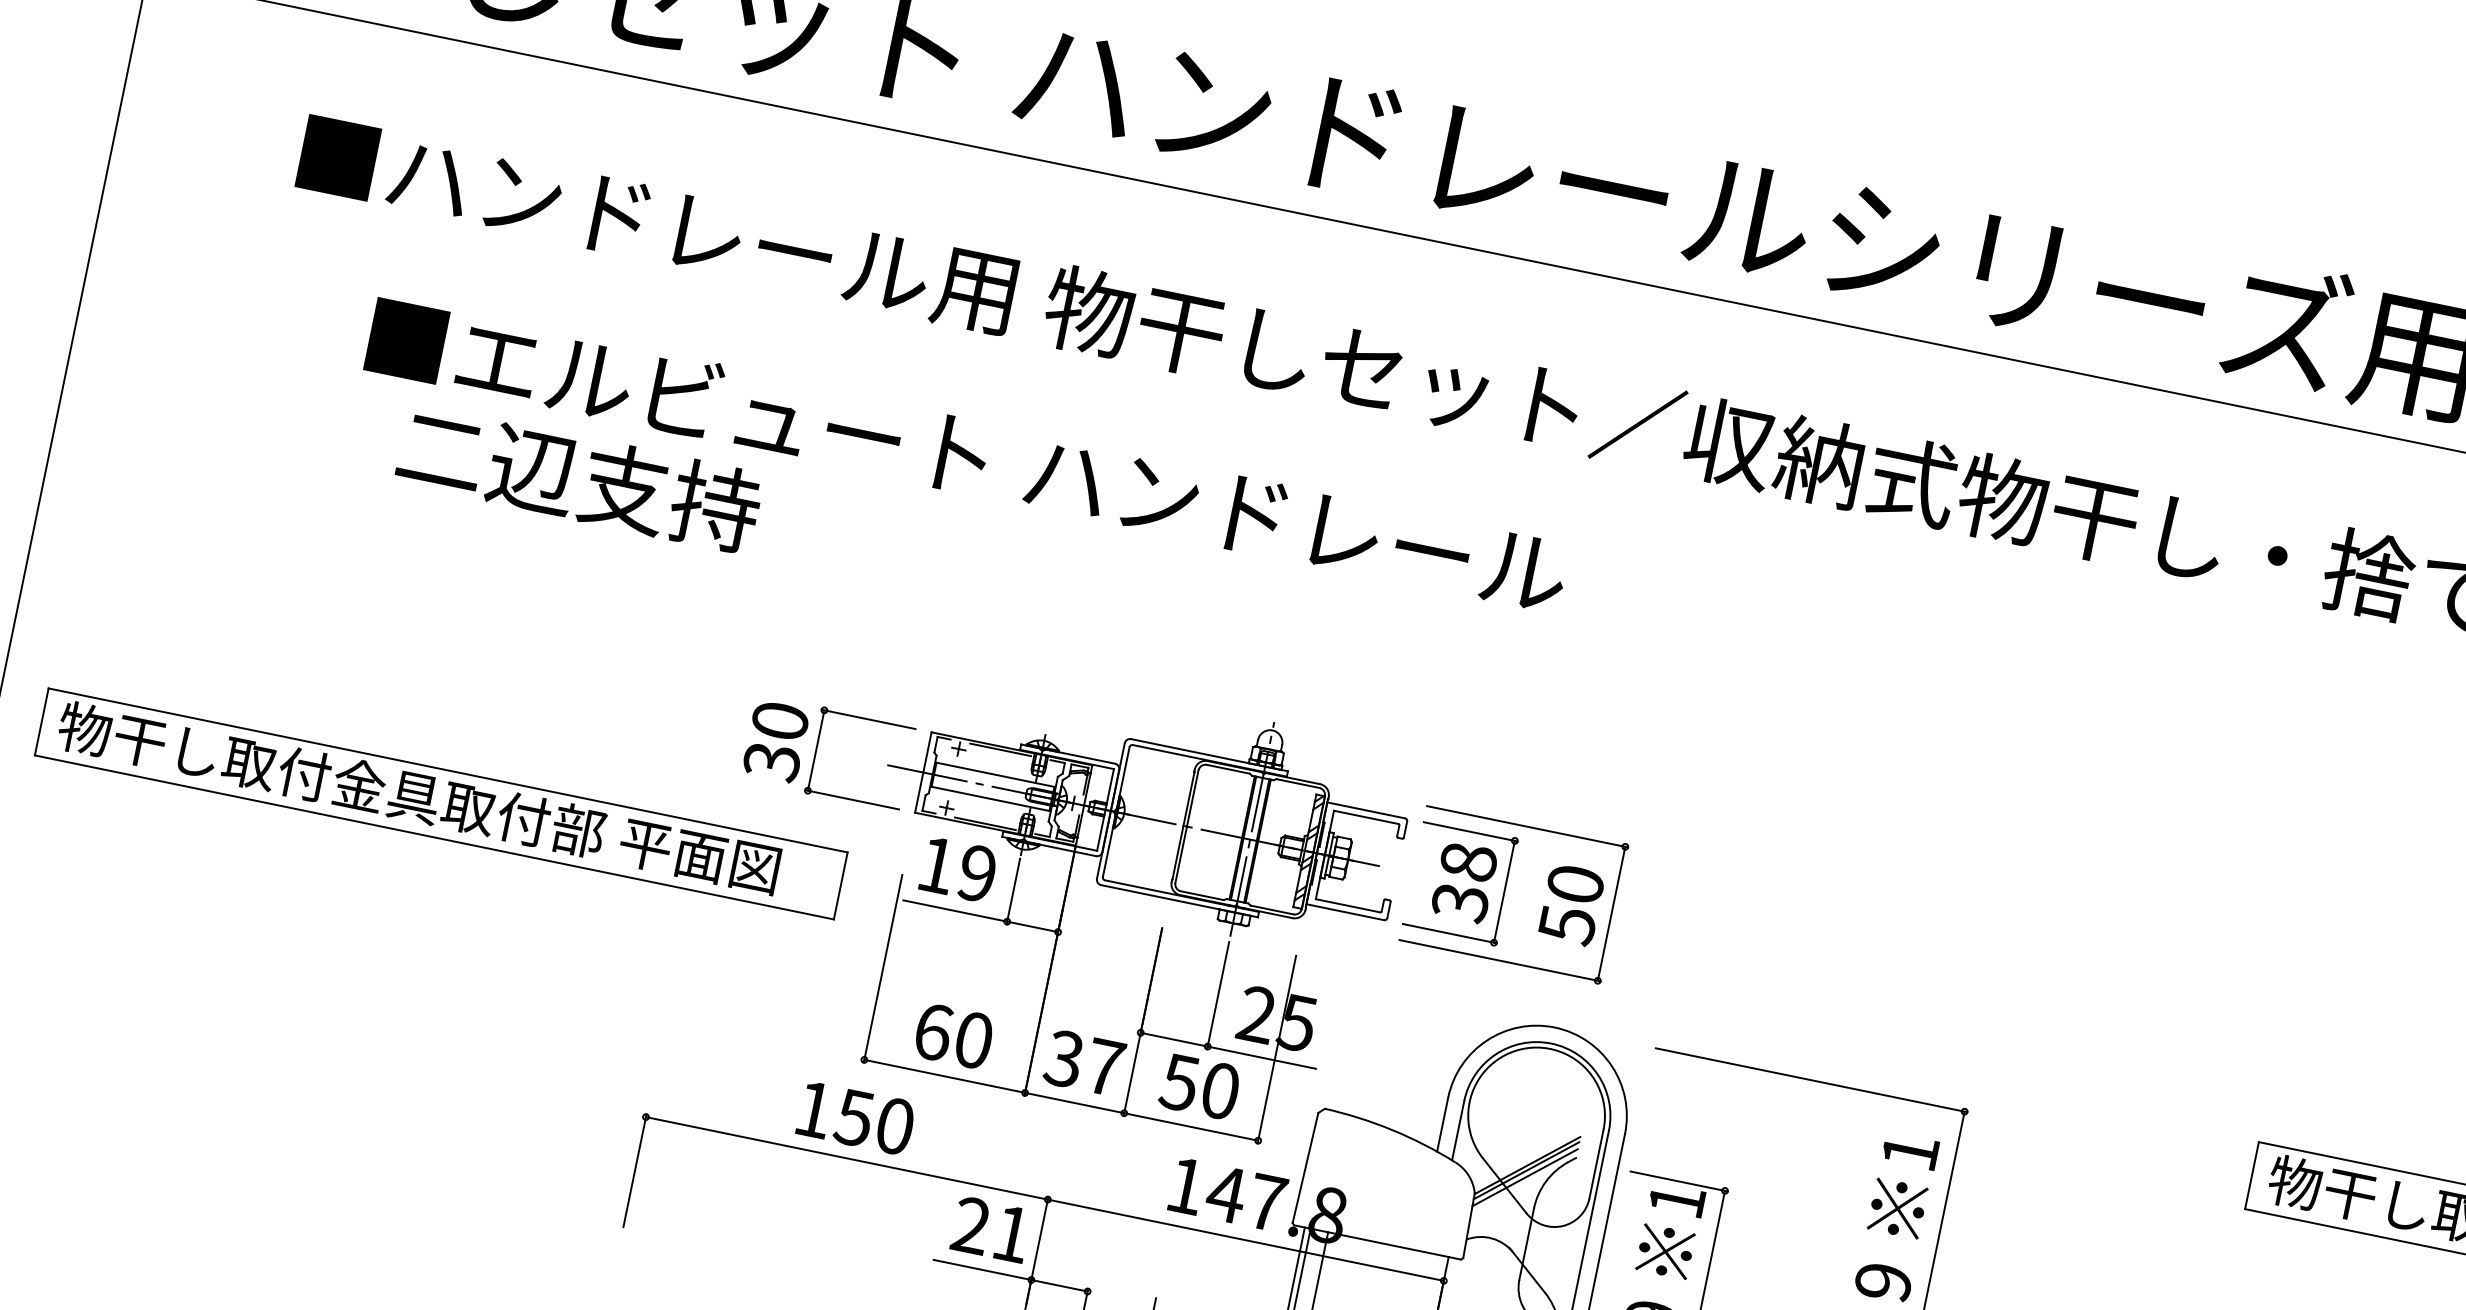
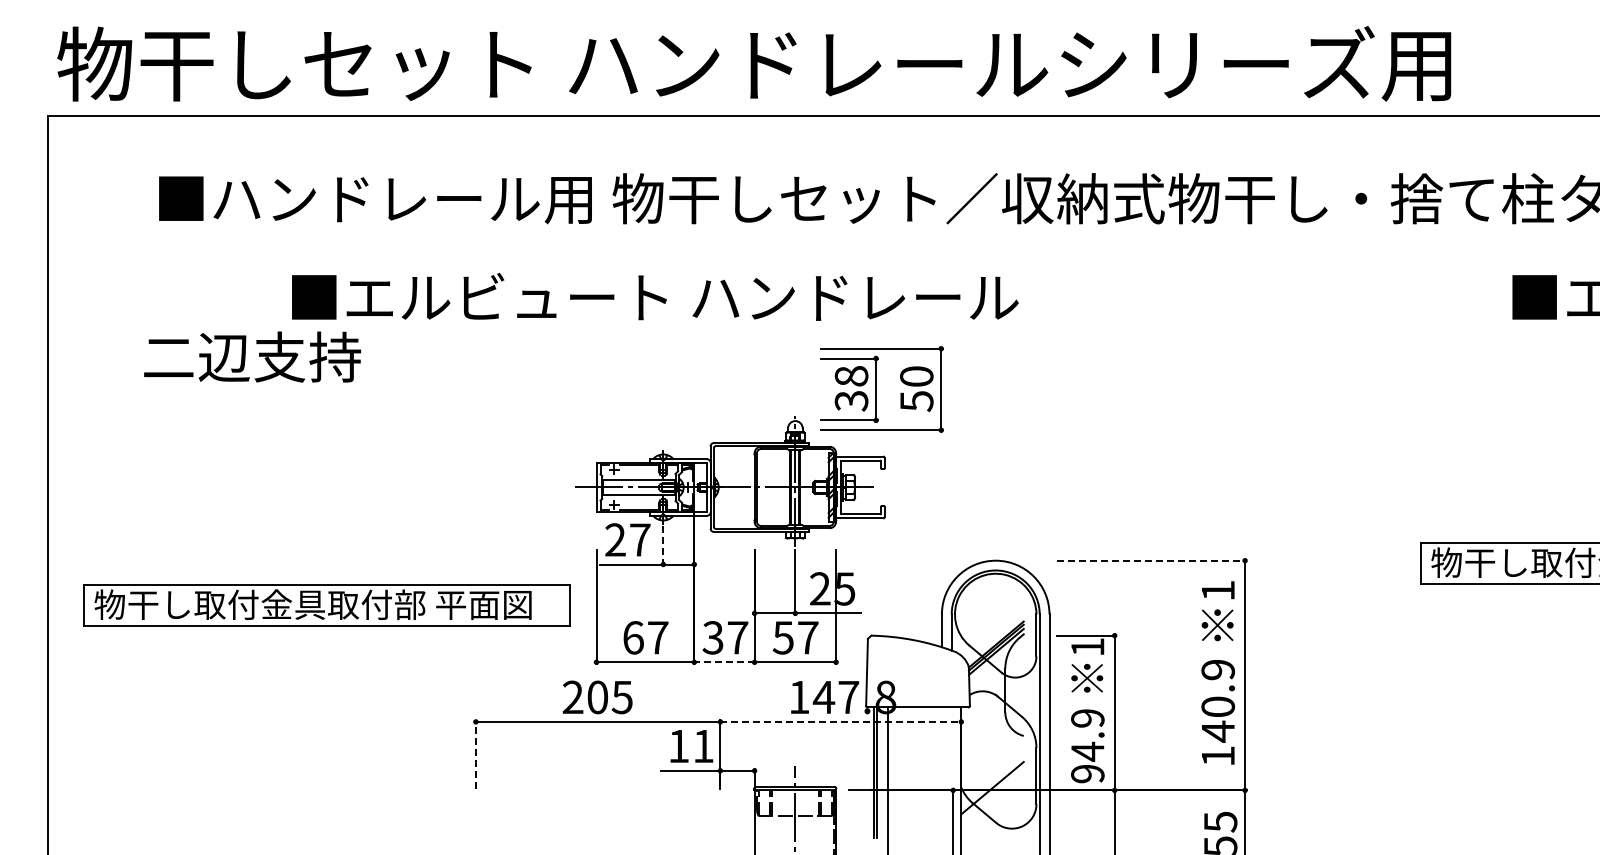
text: (968, 454) -> (655, 296), moved
text: (579, 477) -> (252, 356), moved
part: (816, 750) -> (531, 487), removed
part: (440, 803) -> (326, 605), moved
text: (956, 868) -> (627, 539), 19 -> 27
line: (1013, 892) -> (663, 546), solid -> dashed
part: (1513, 893) -> (881, 389), moved
text: (974, 1039) -> (658, 637), 60 -> 67
line: (1810, 1079) -> (1151, 560), solid -> dashed
text: (1221, 1090) -> (808, 637), 50 -> 57
line: (1073, 1103) -> (723, 662), solid -> dashed
text: (854, 1118) -> (597, 697), 150 -> 205
line: (634, 1170) -> (475, 754), solid -> dashed
text: (971, 1224) -> (678, 745), 21 -> 11
line: (1247, 1239) -> (841, 721), solid -> dashed

